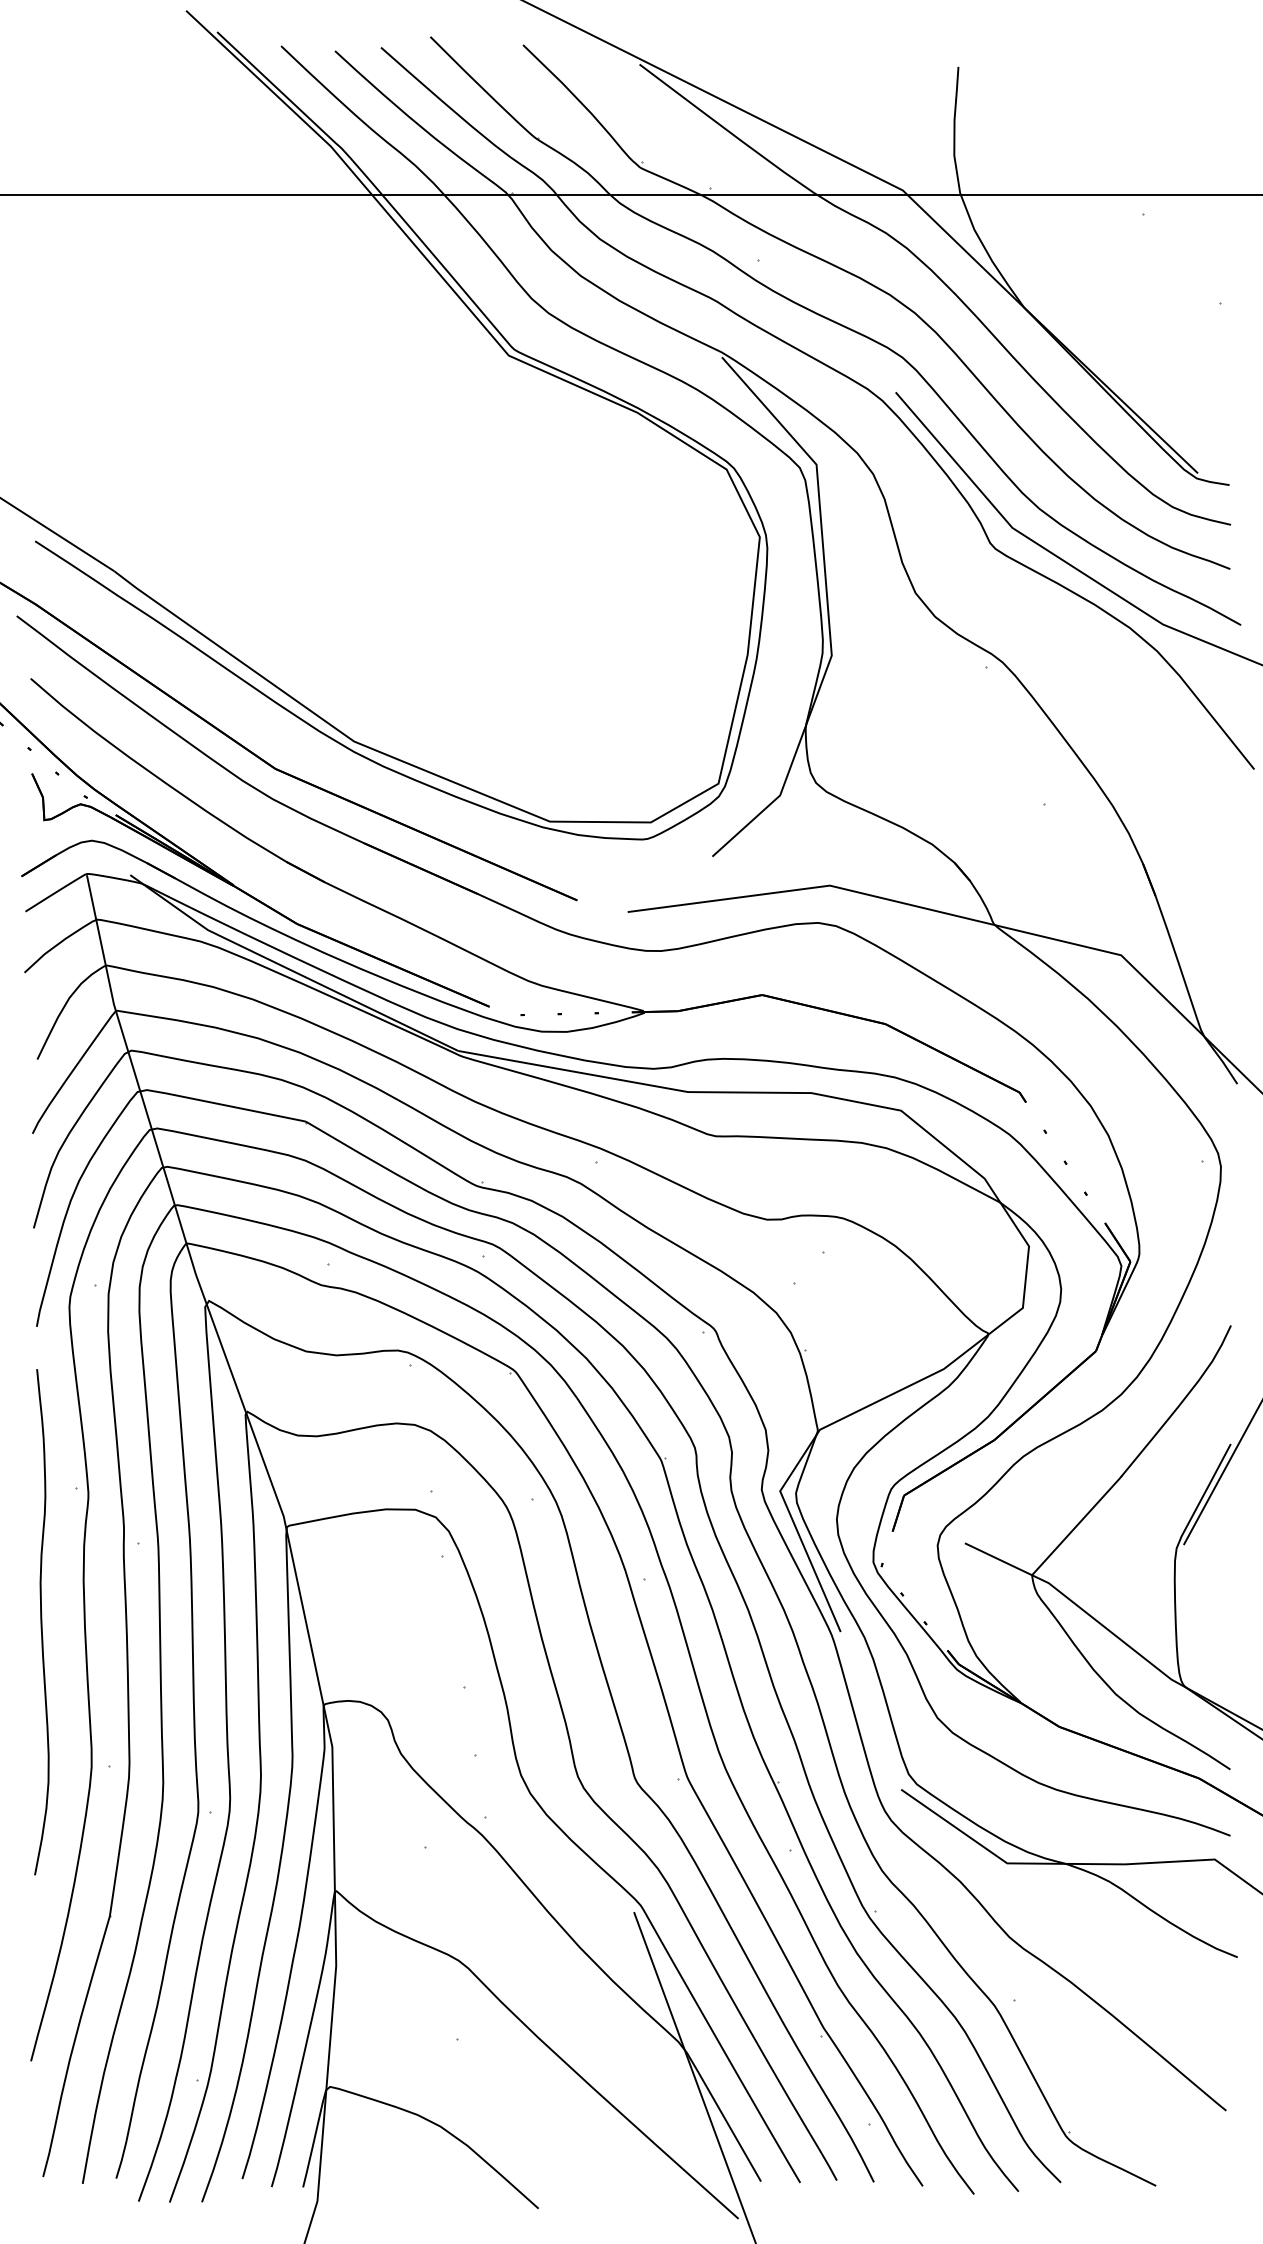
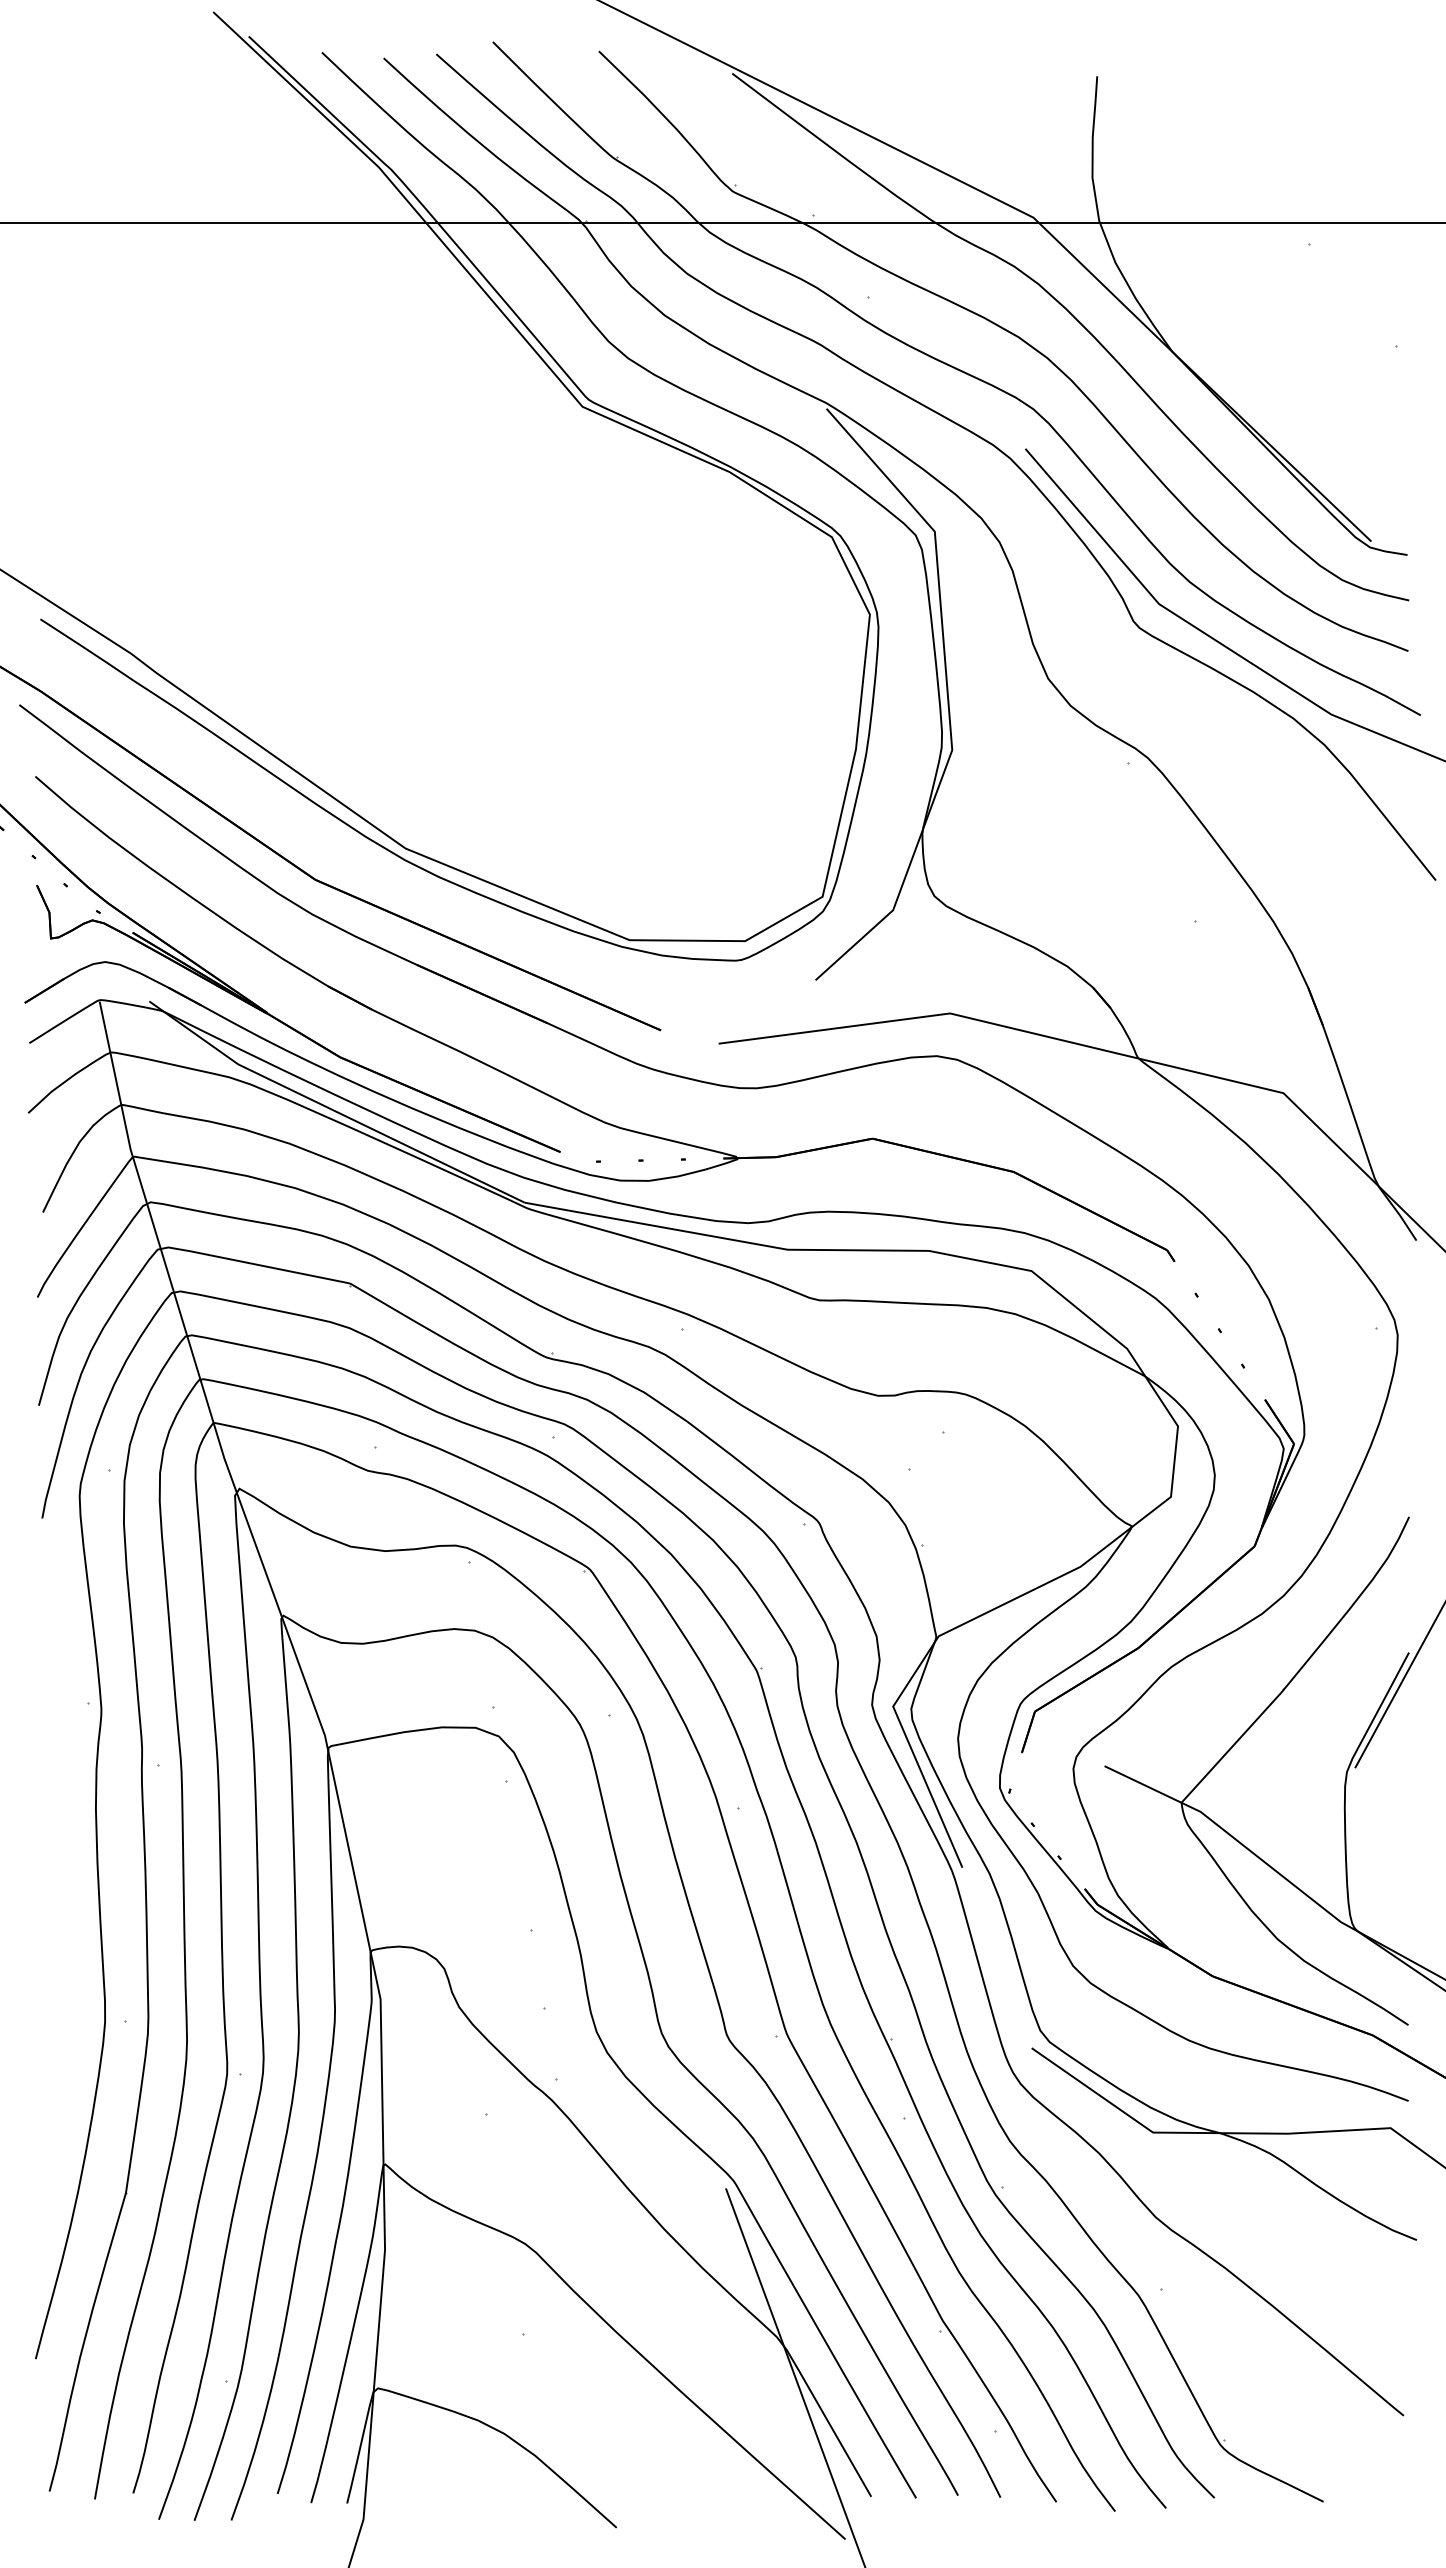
curve: (41, 1622) -> (47, 1856), removed

